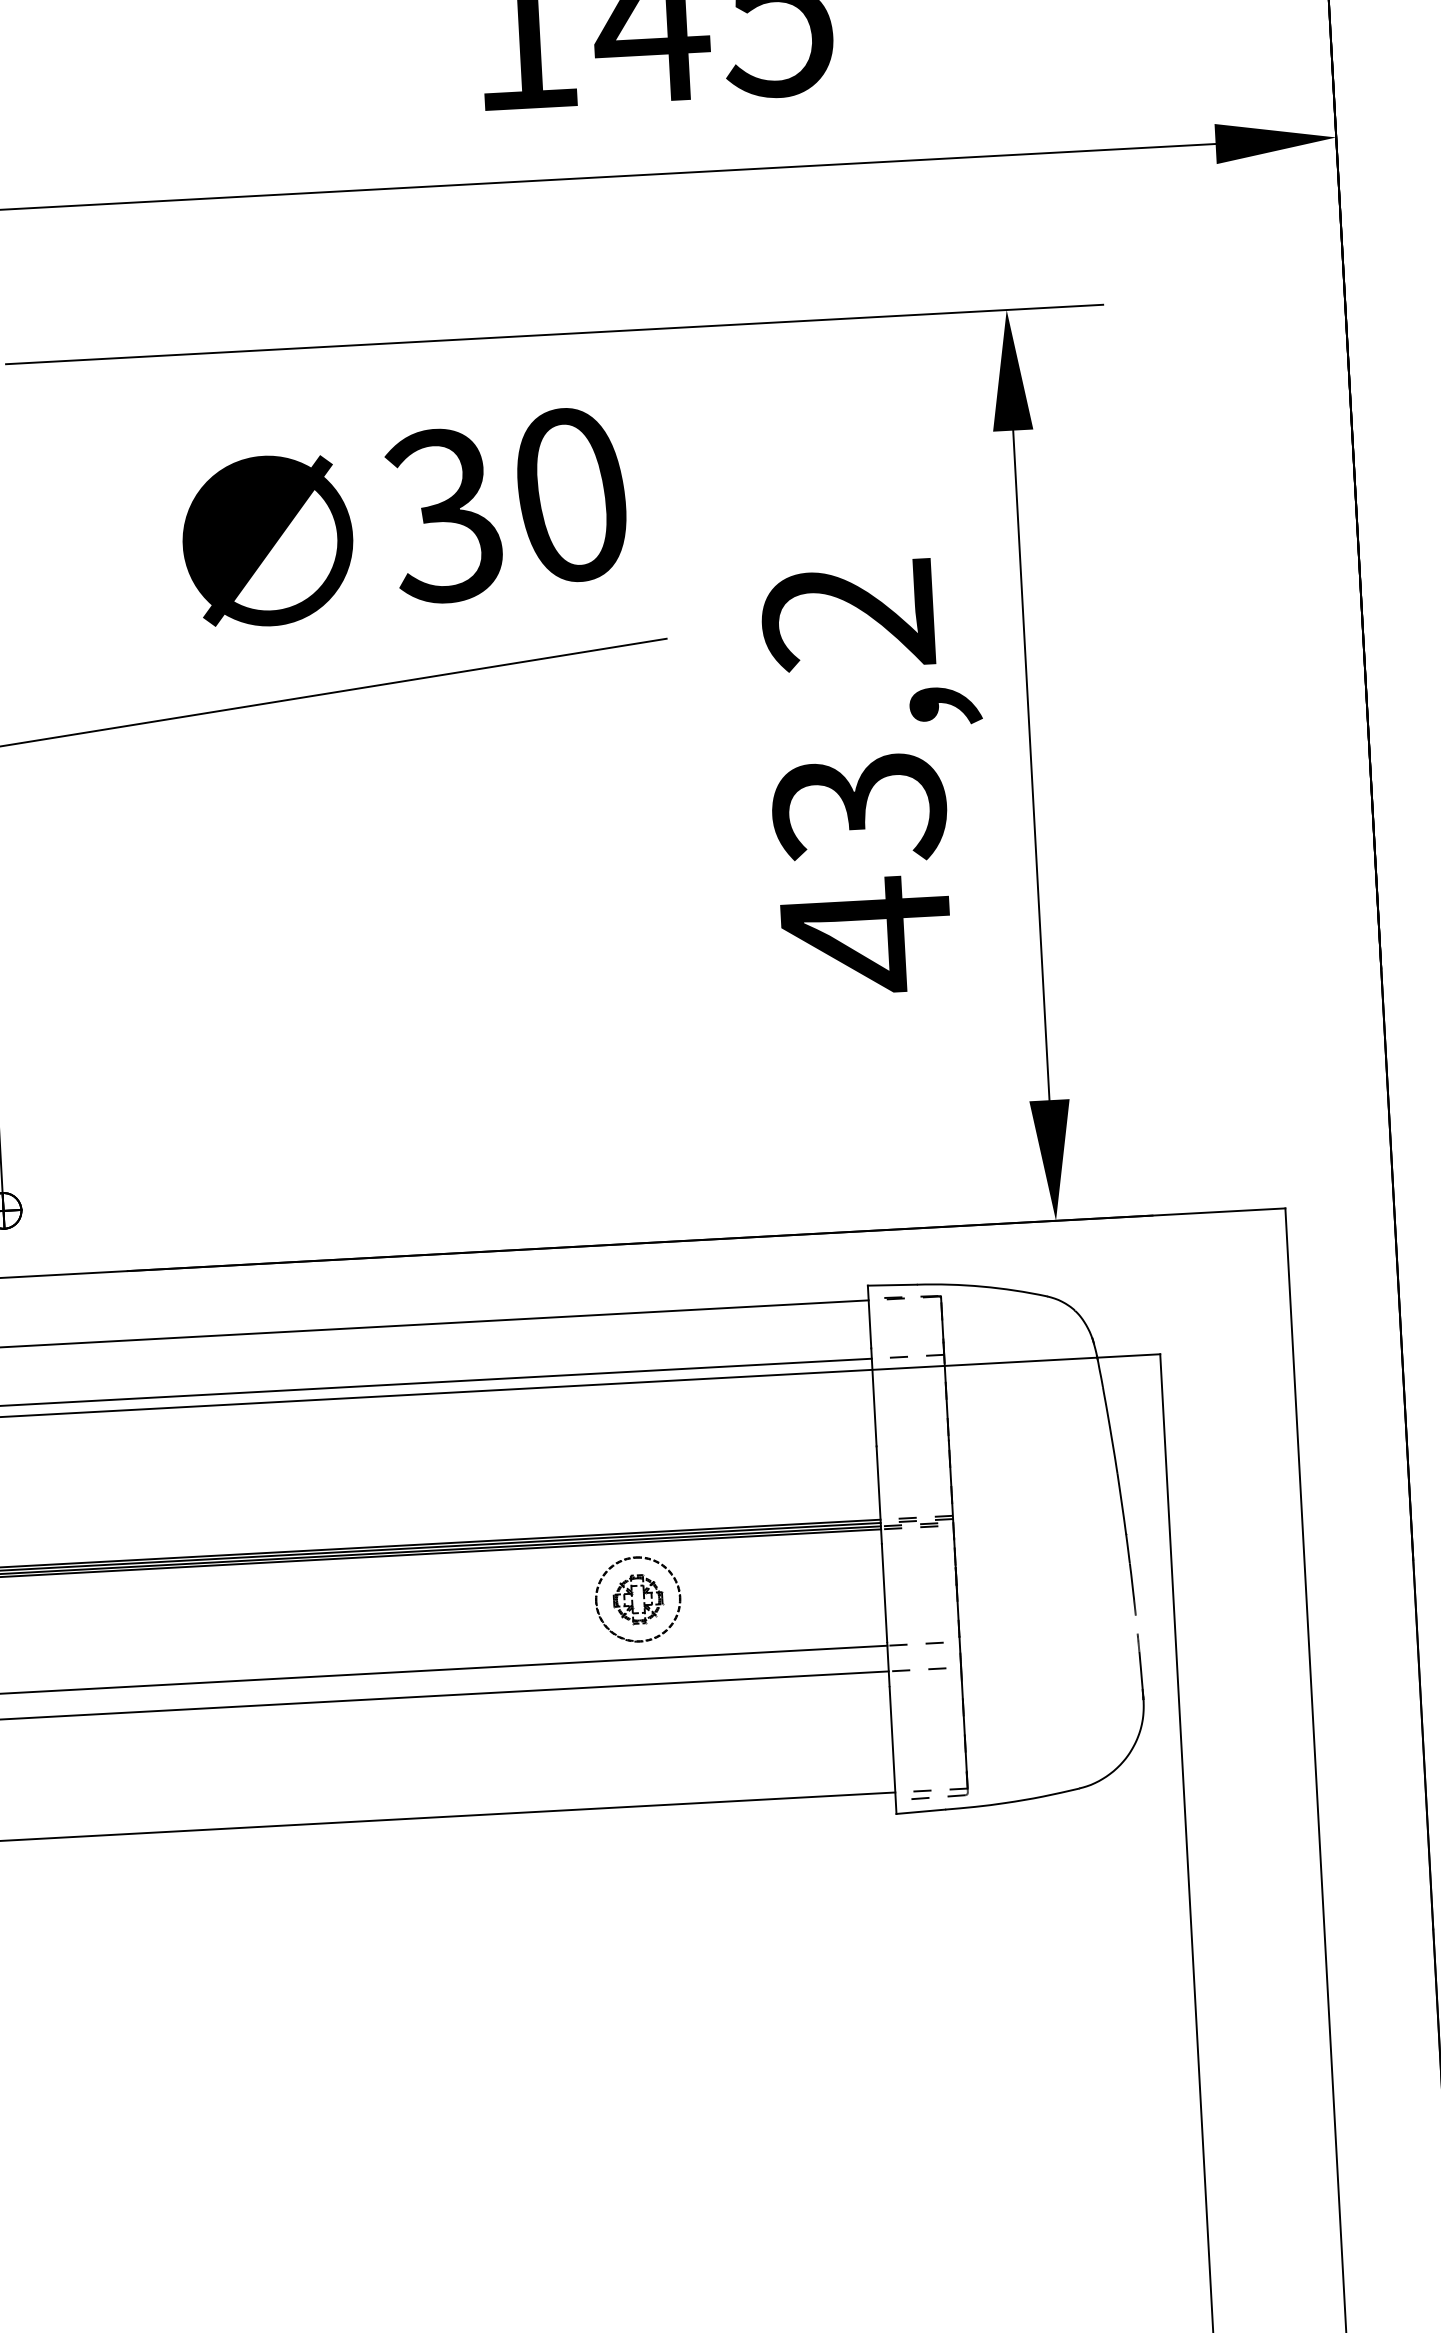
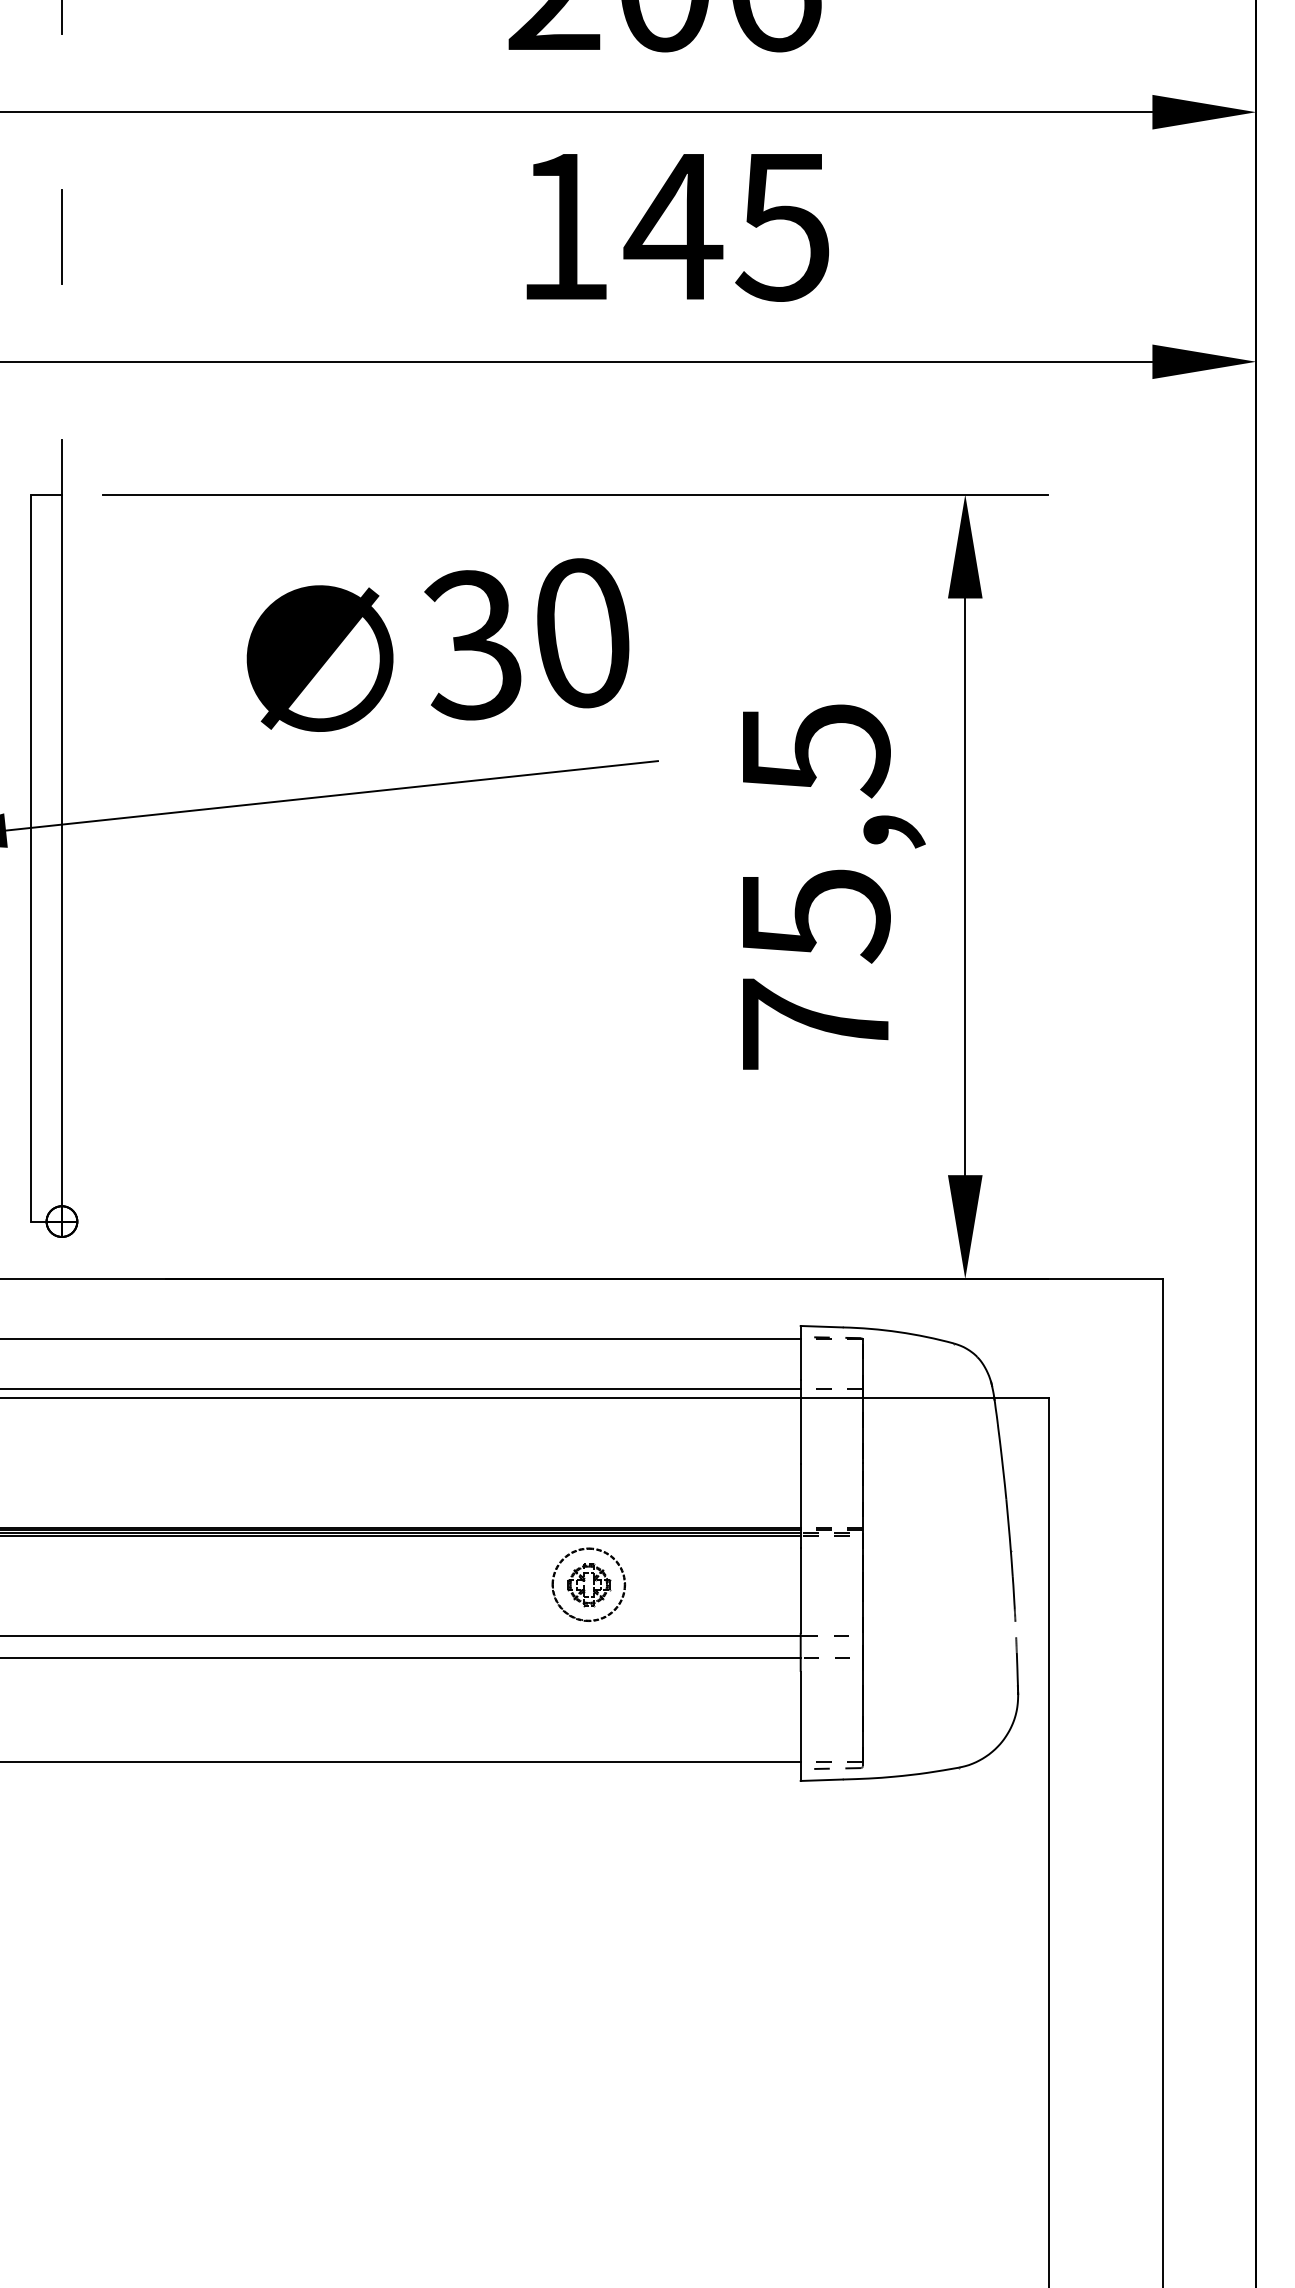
text: (857, 777) -> (815, 889), 43,2 -> 75,5

